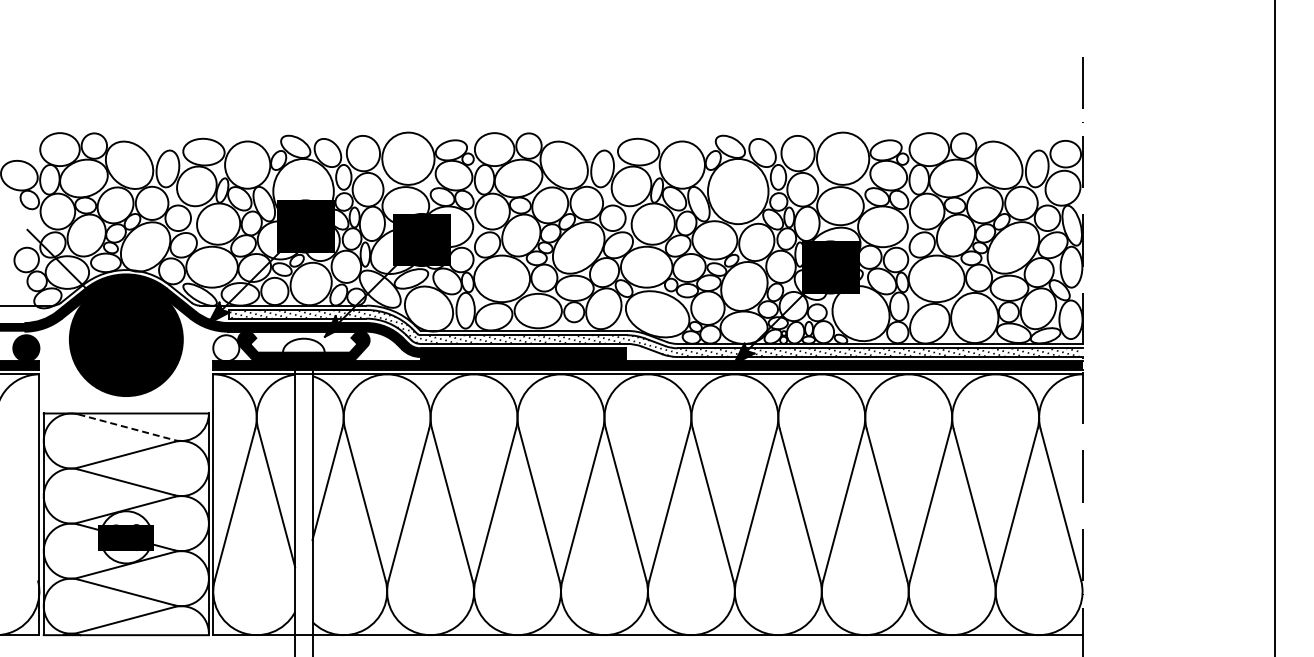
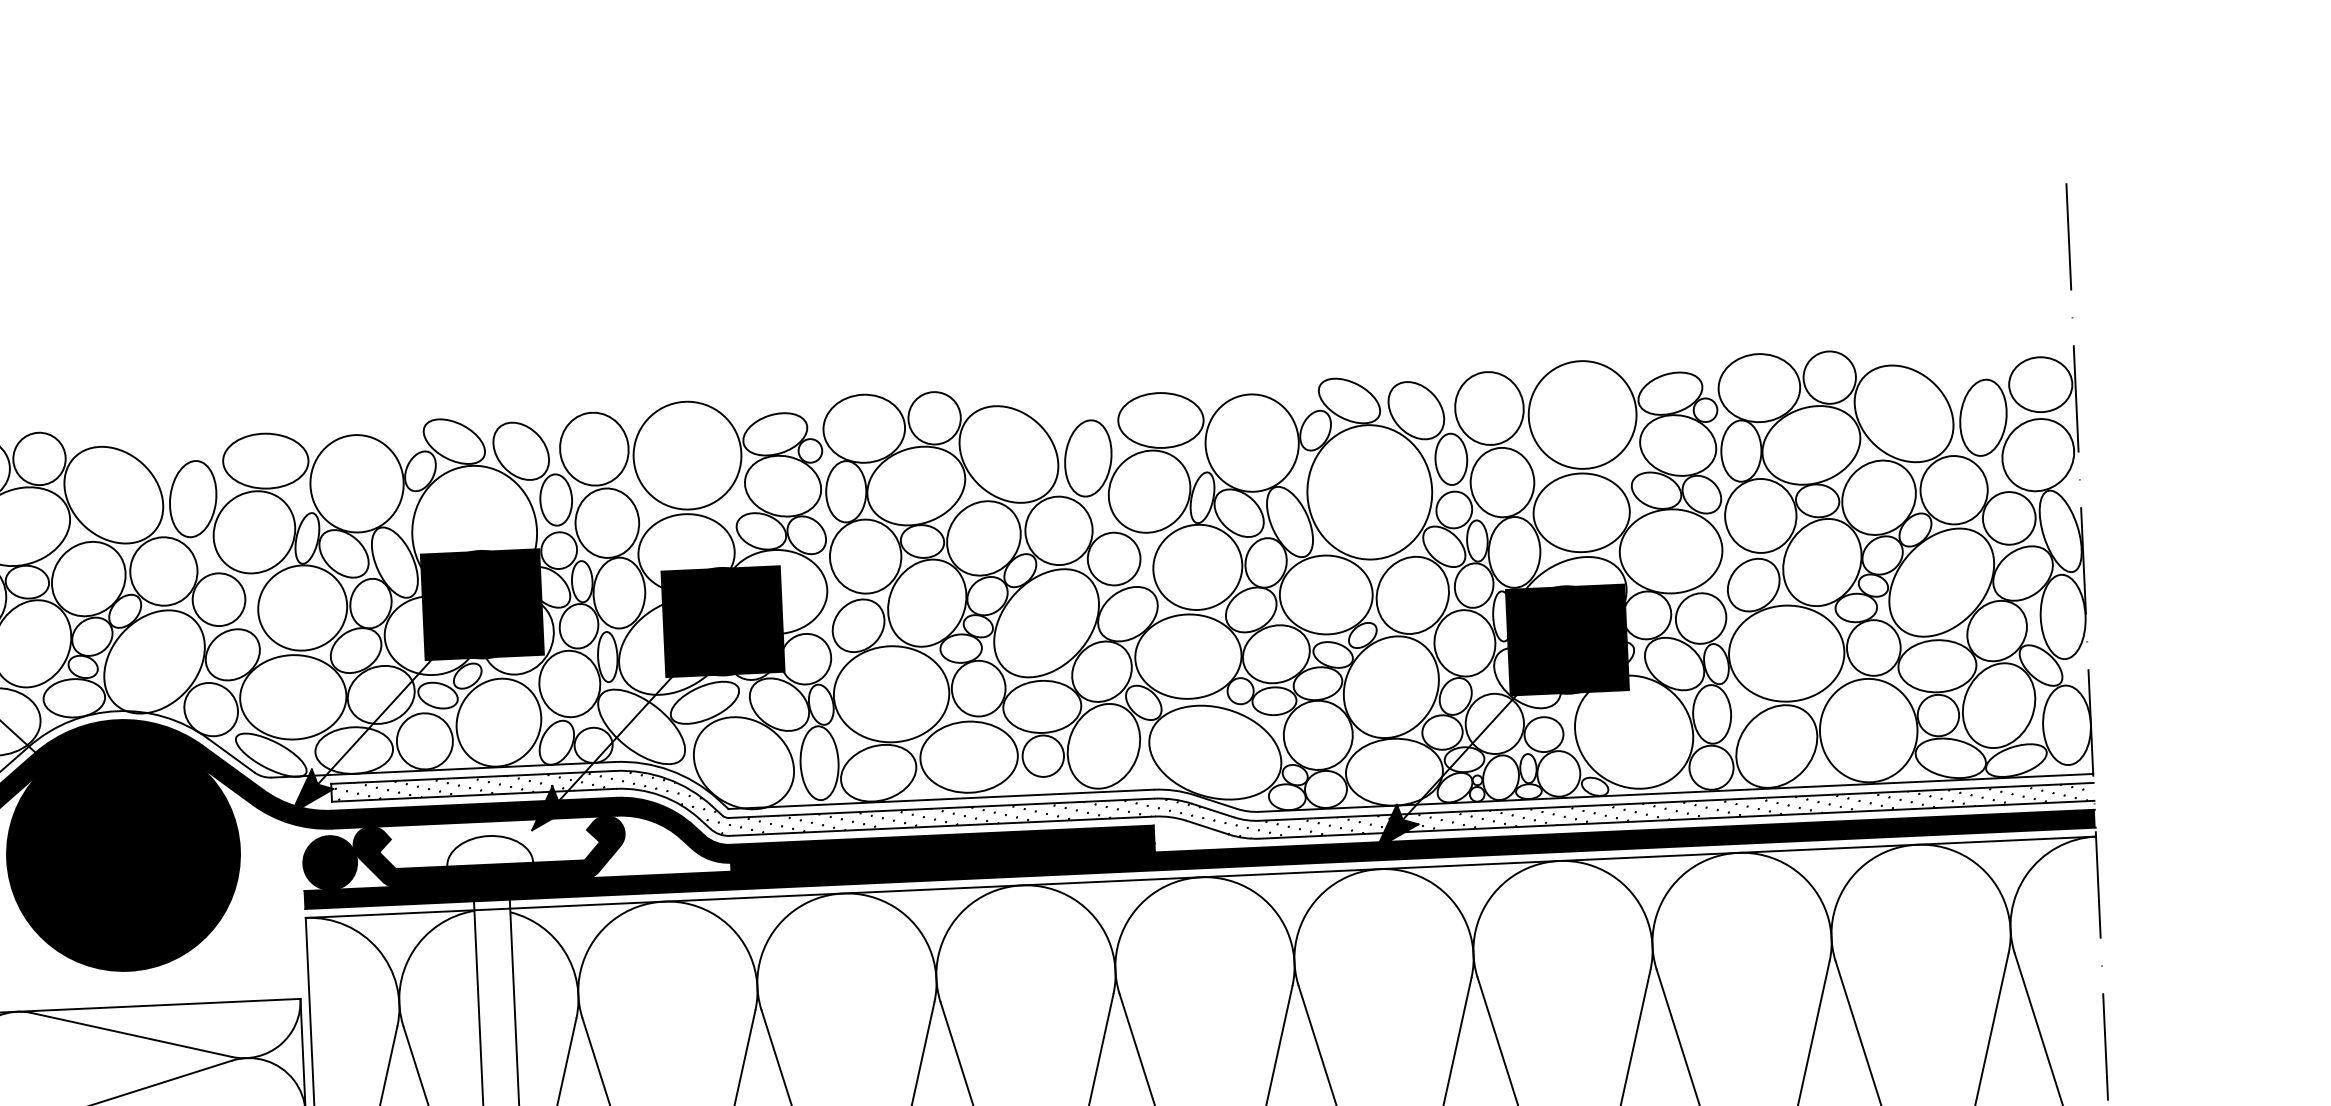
fill: (226, 348) -> (330, 863), added
line: (126, 427) -> (132, 1035), dashed -> solid

